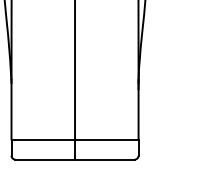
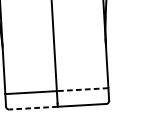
line: (106, 140) -> (82, 89), solid -> dashed
line: (45, 159) -> (33, 108), solid -> dashed

